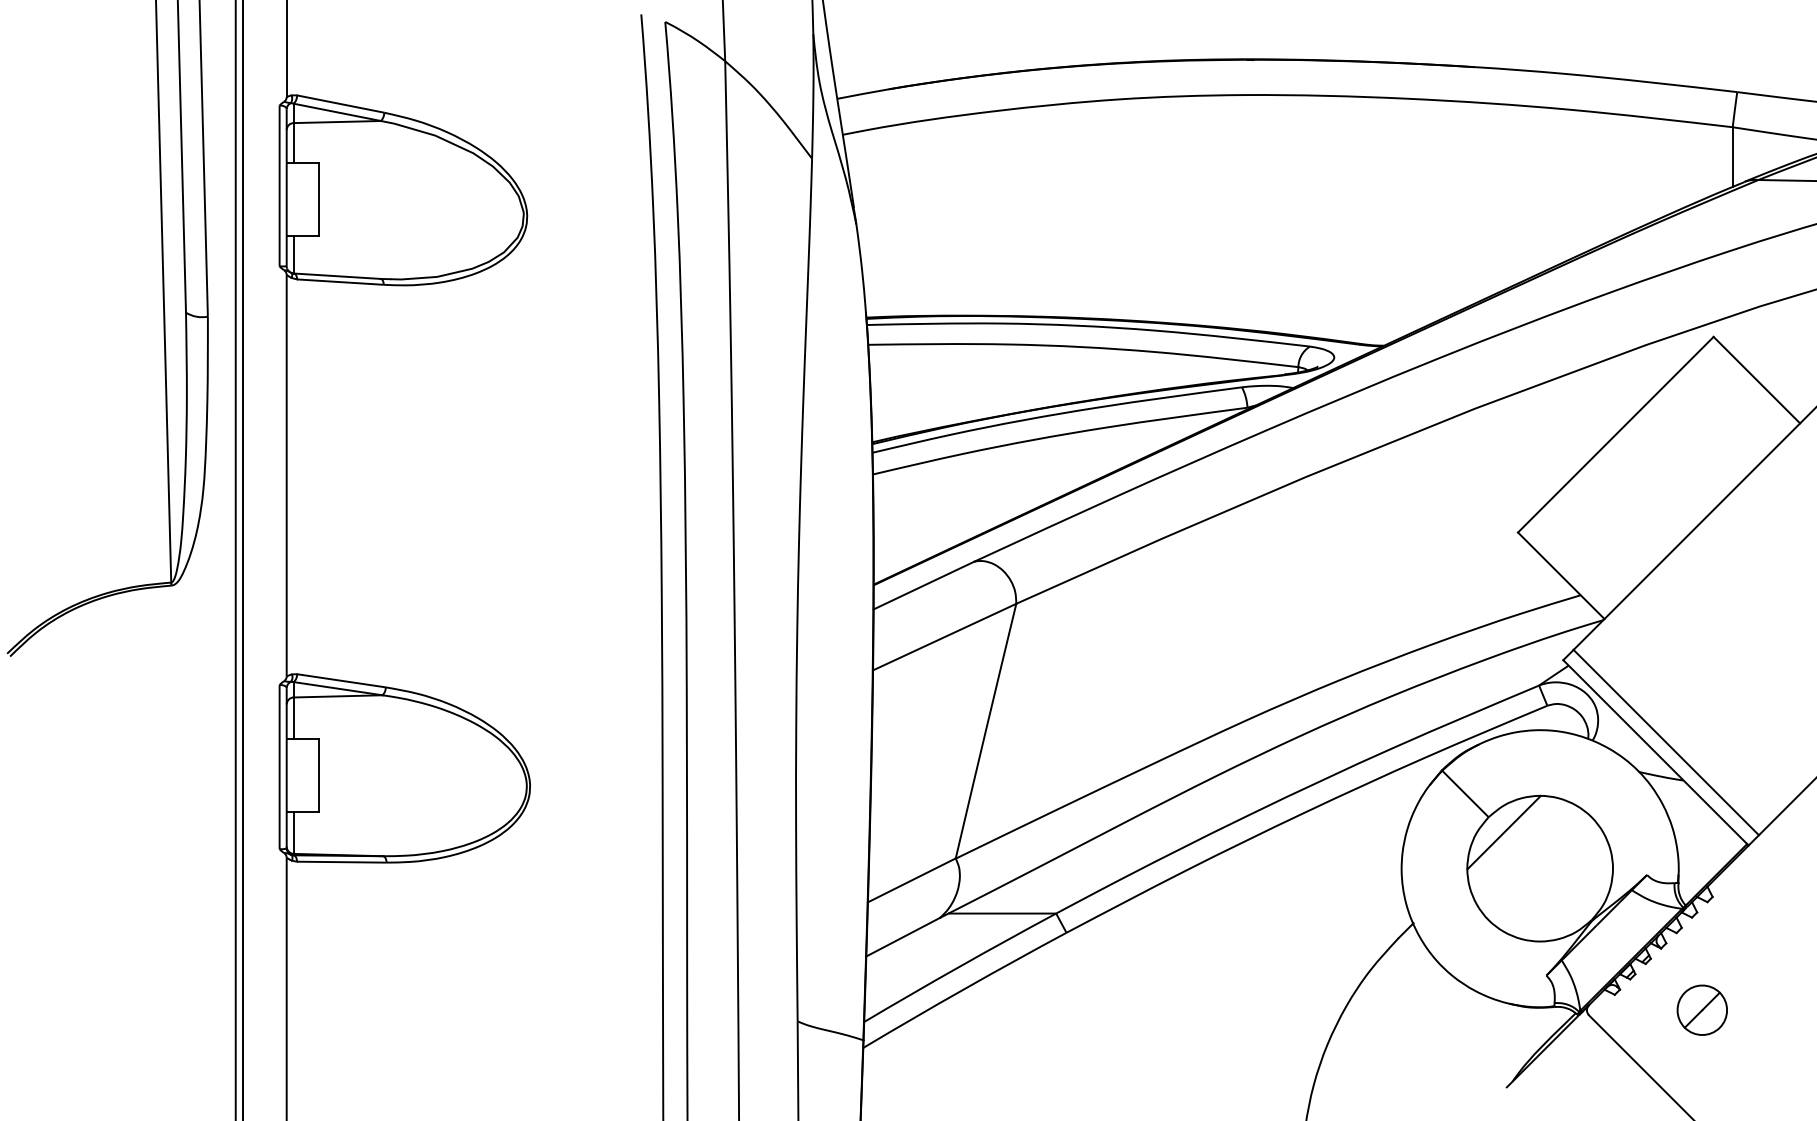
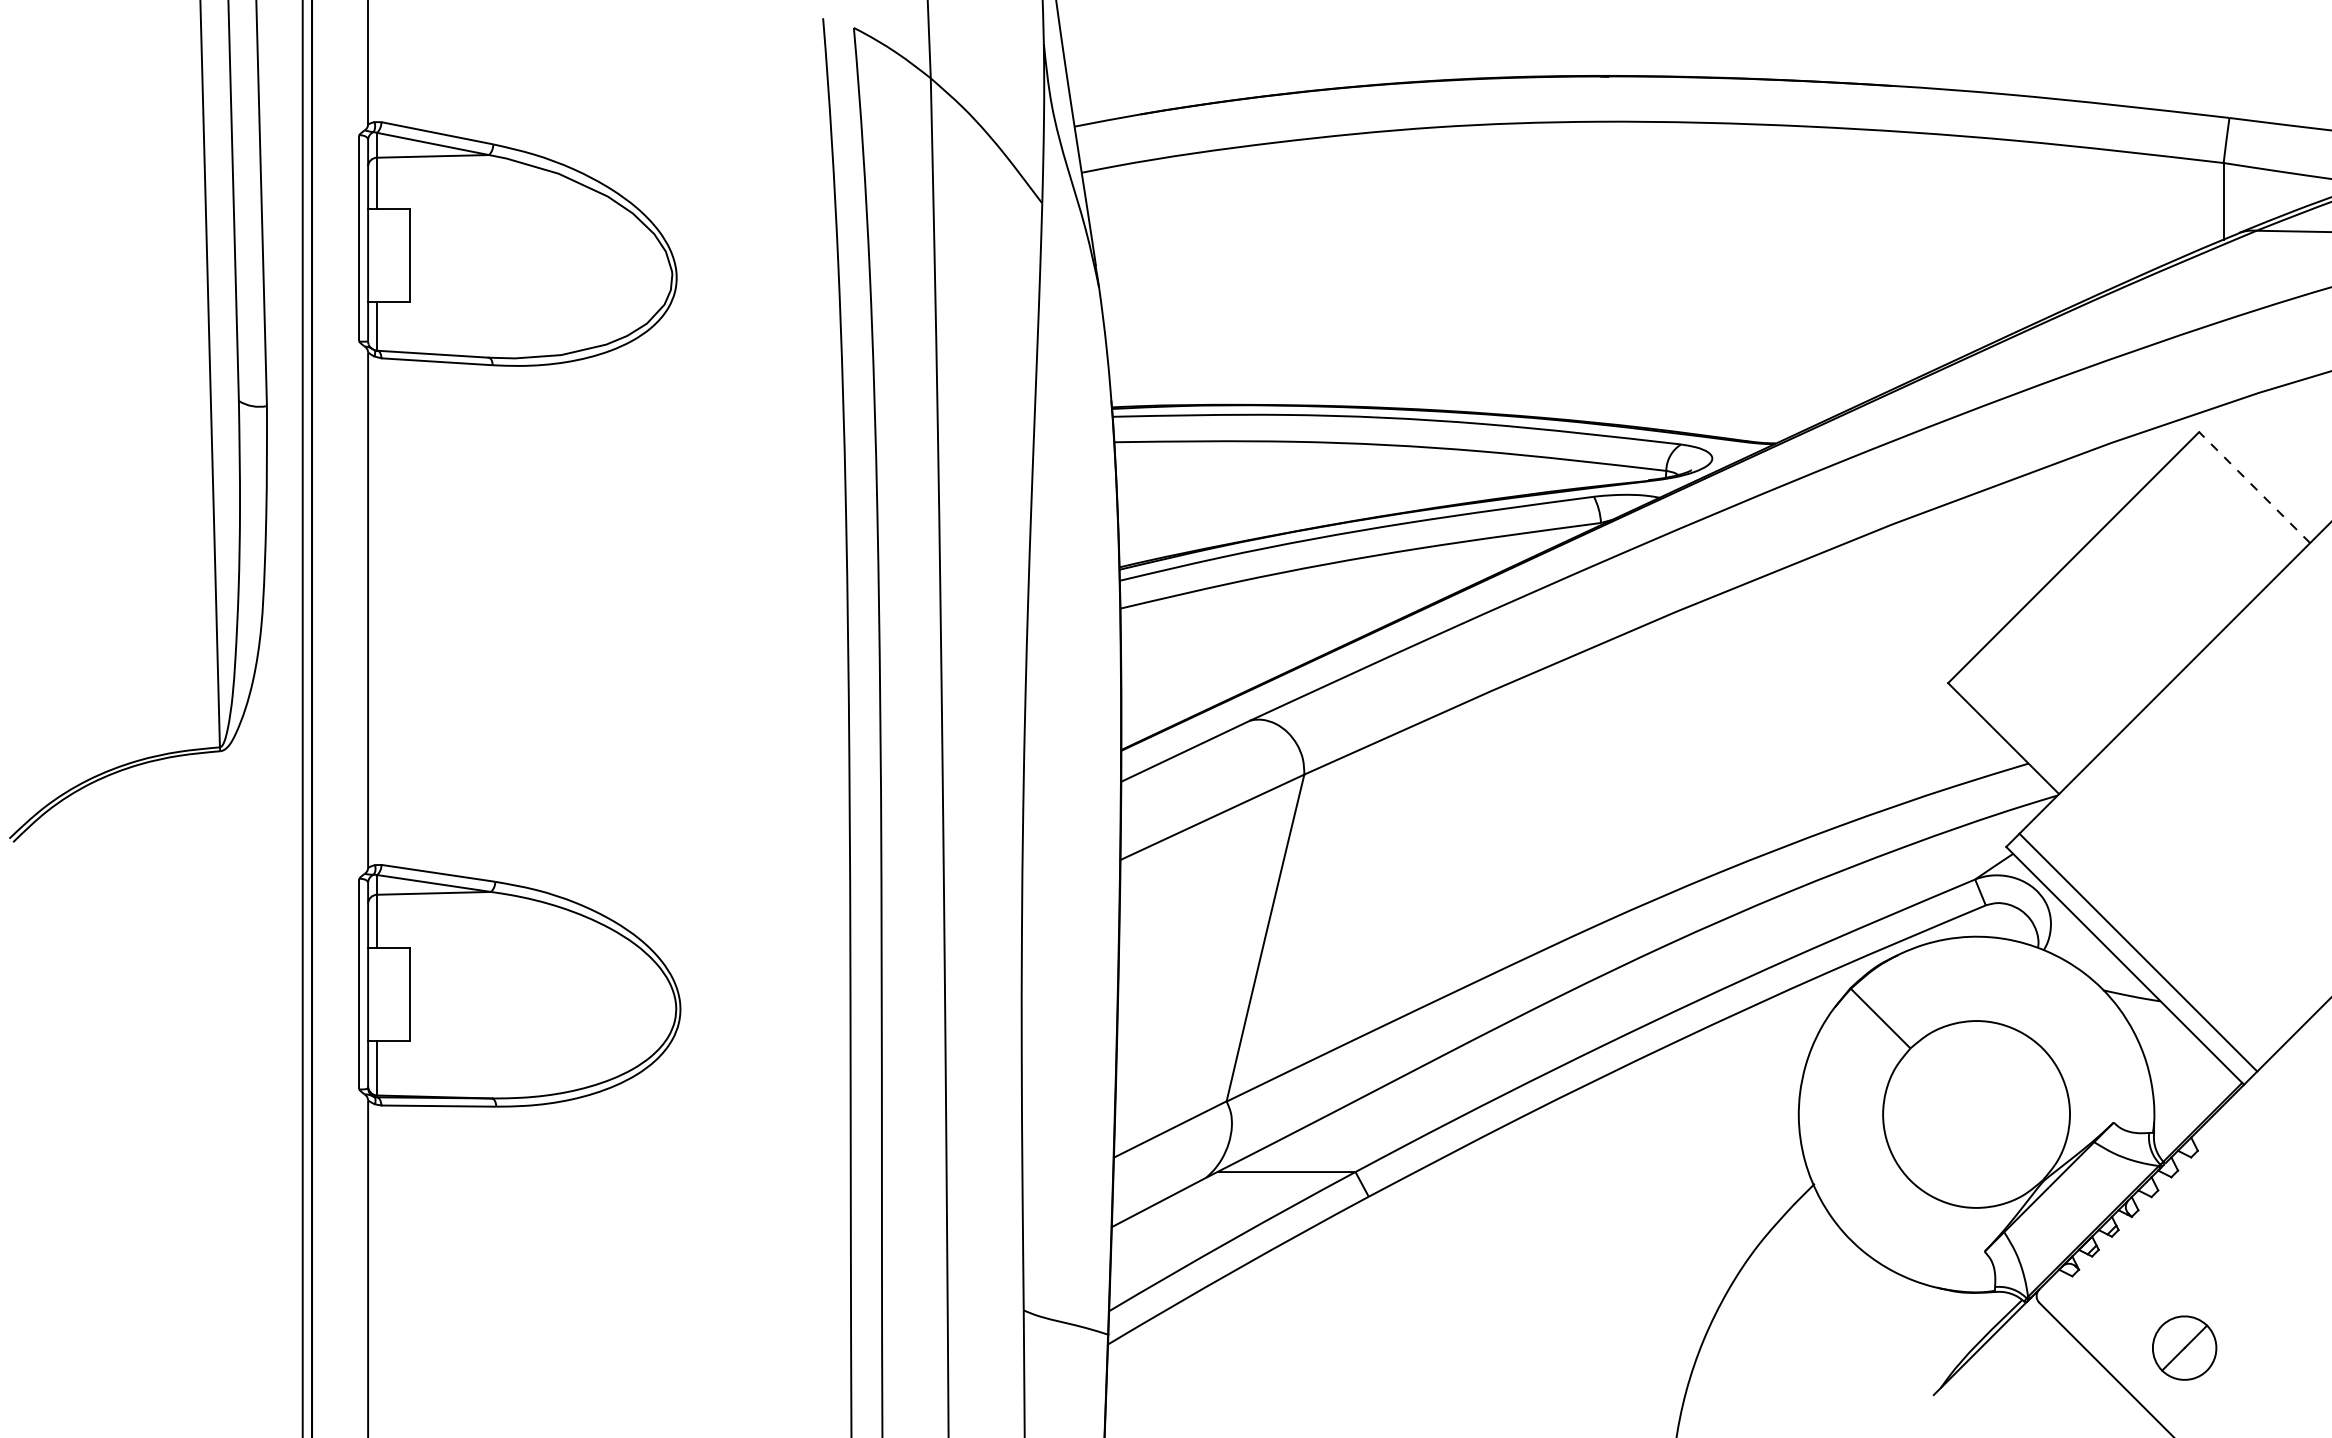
line: (1756, 380) -> (2254, 487), solid -> dashed
line: (1504, 832) -> (1930, 1068), removed
part: (1702, 1009) -> (2184, 1347), moved

